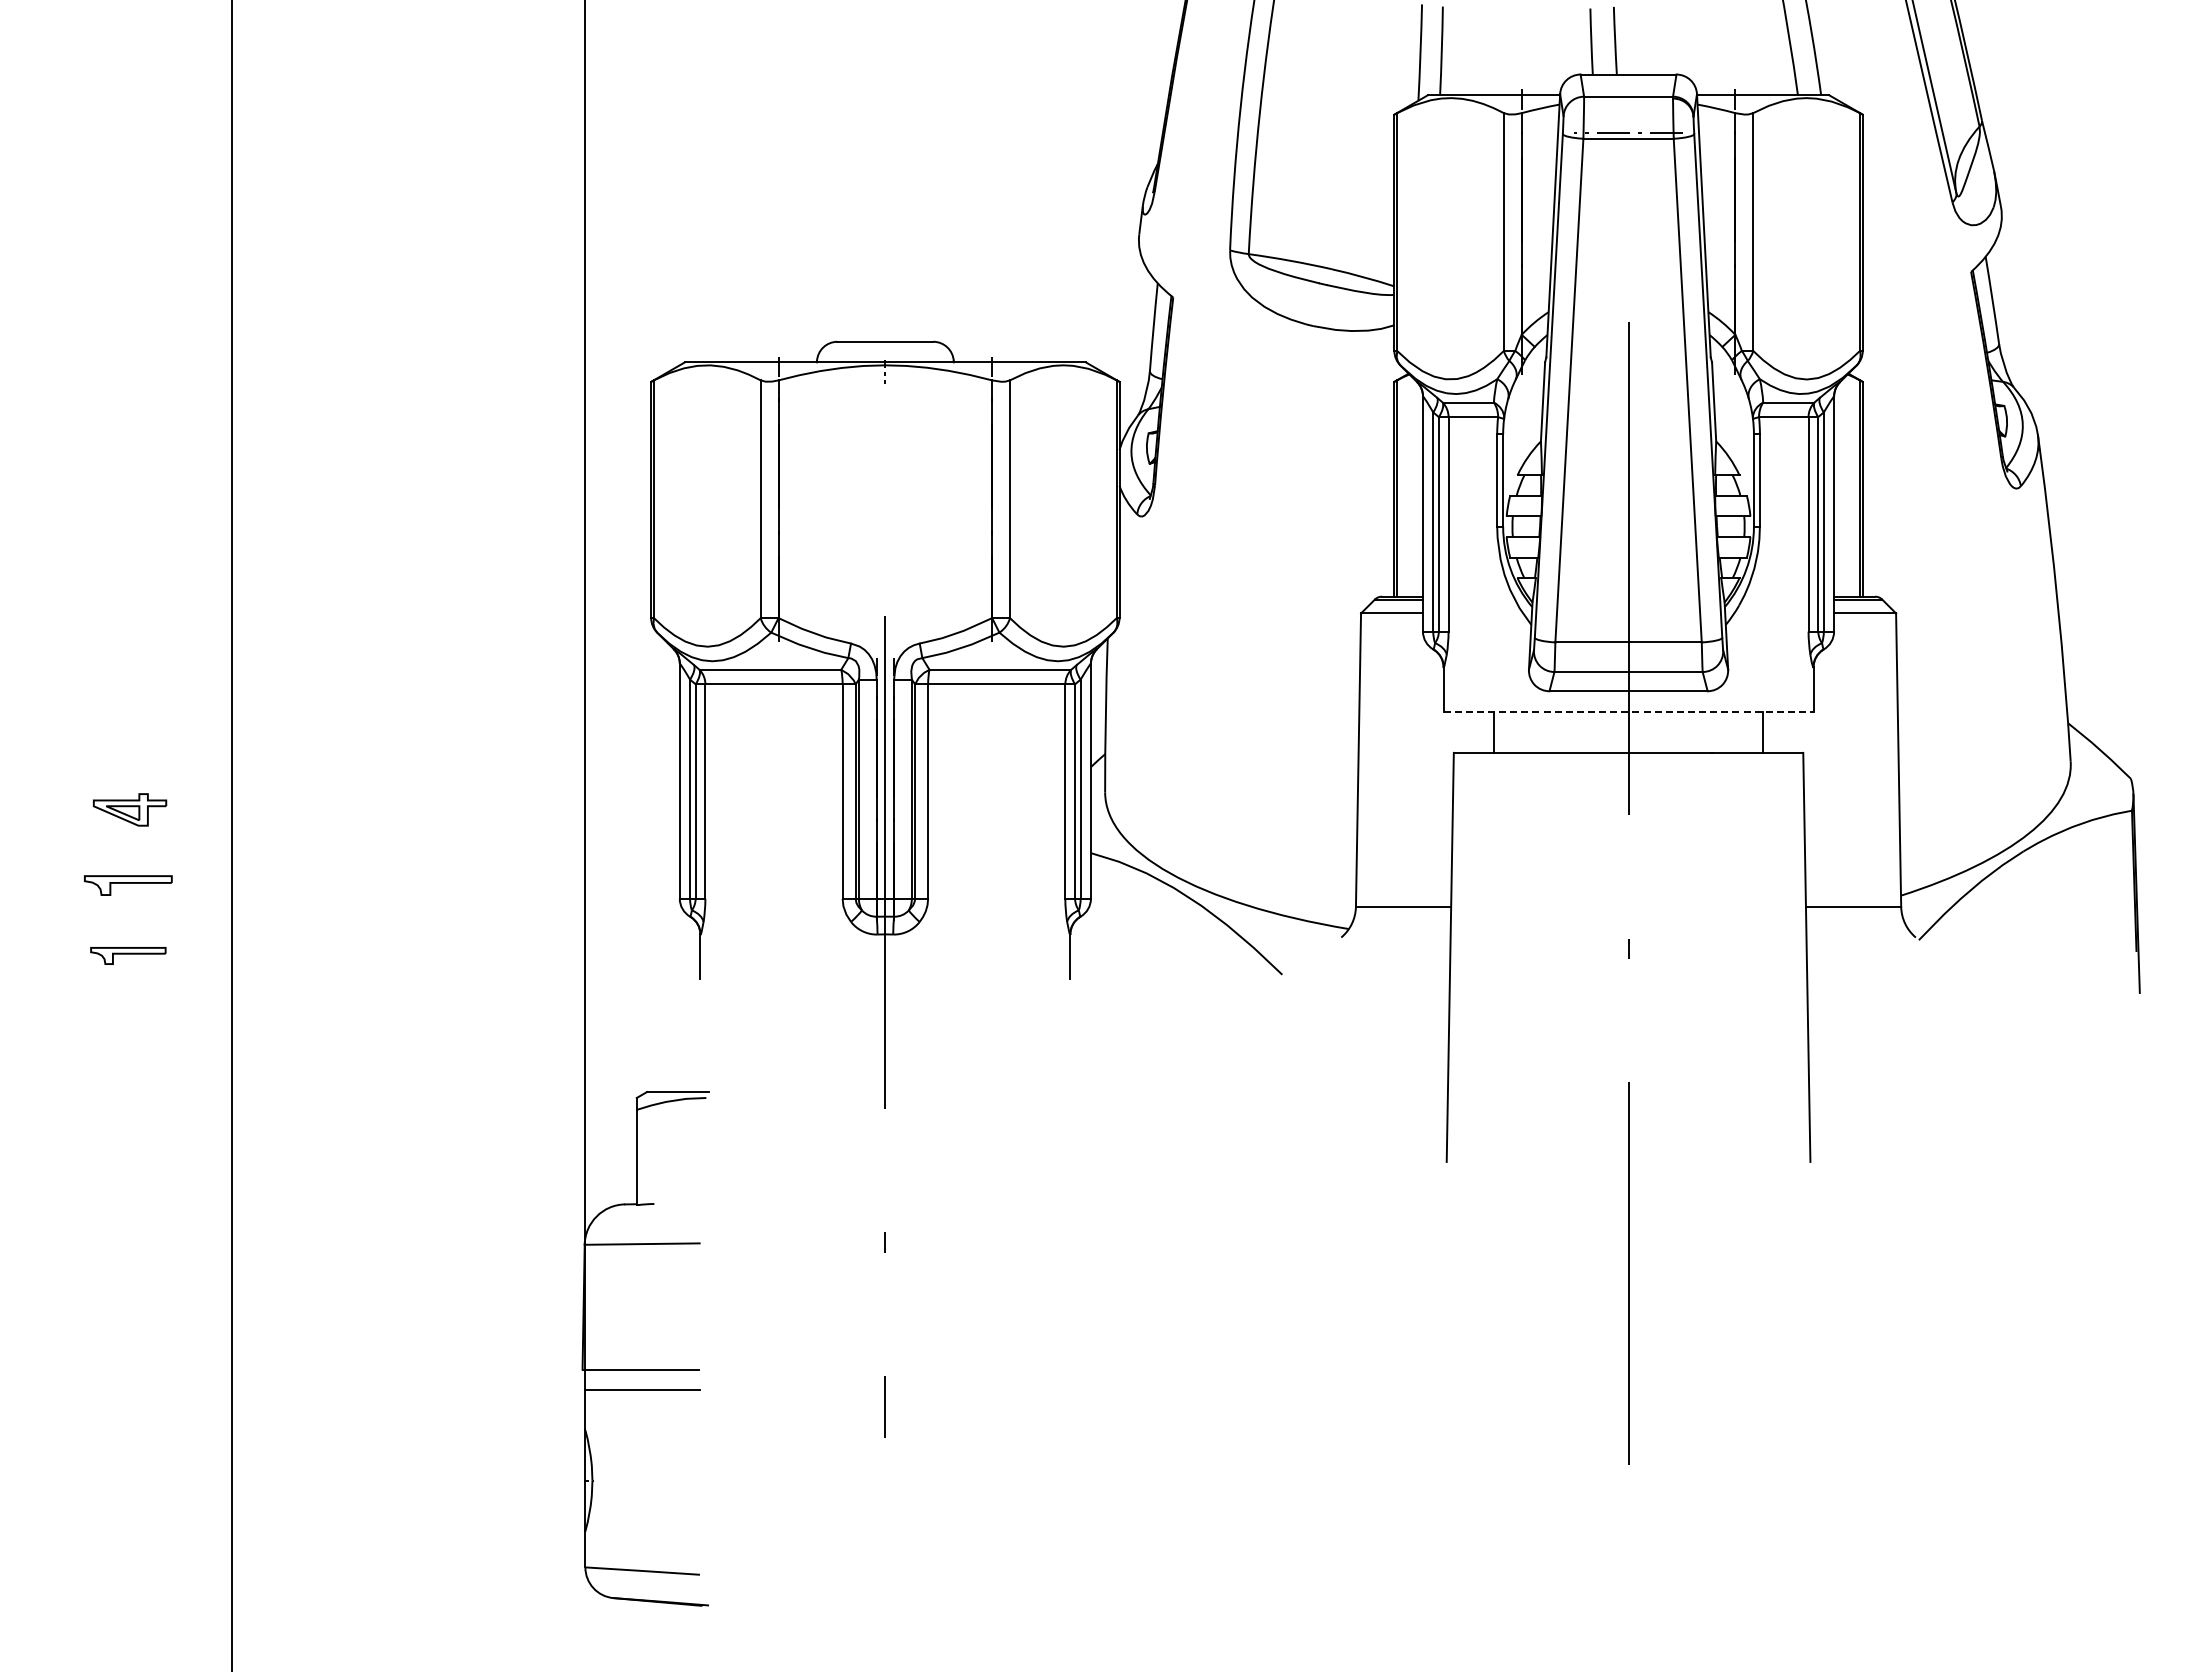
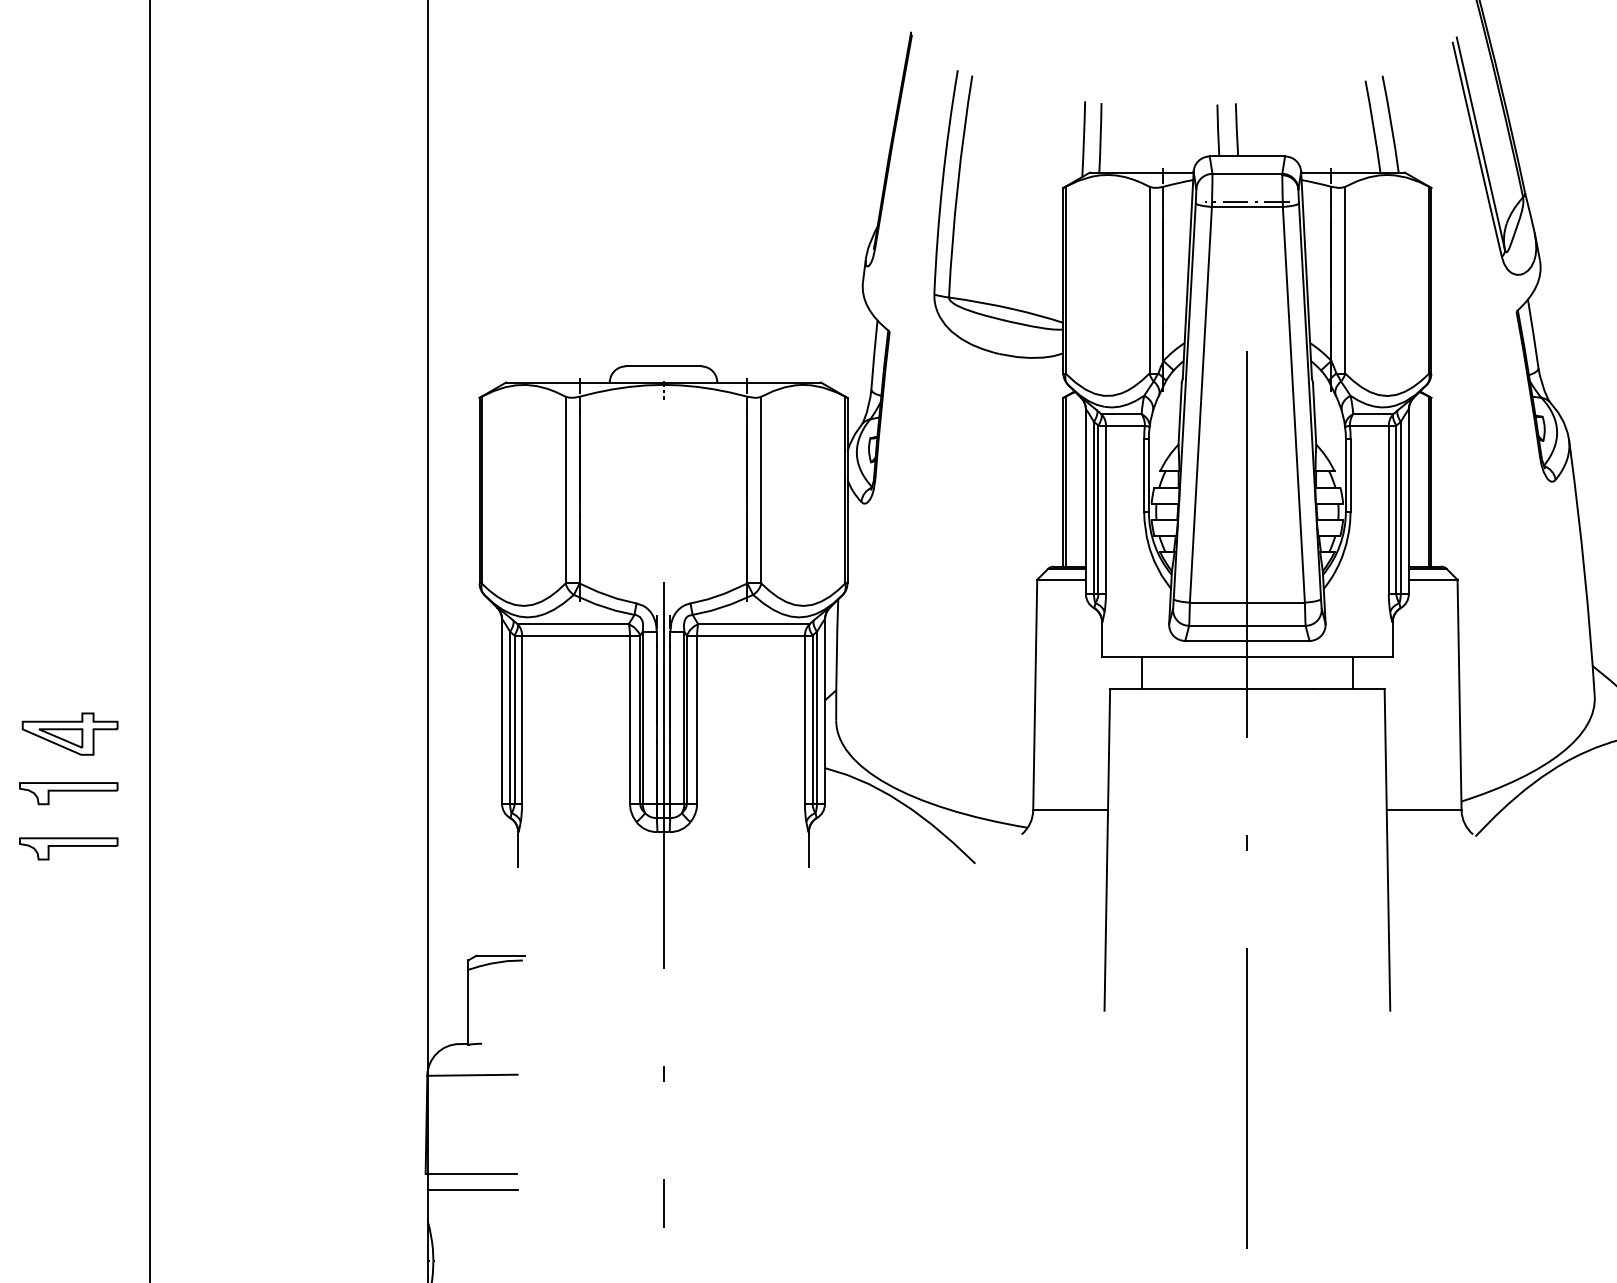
line: (1628, 711) -> (1247, 656), dashed -> solid
part: (129, 809) -> (69, 733), size x1.67
part: (128, 885) -> (68, 793), size x1.43
part: (128, 955) -> (68, 848), size x1.67

